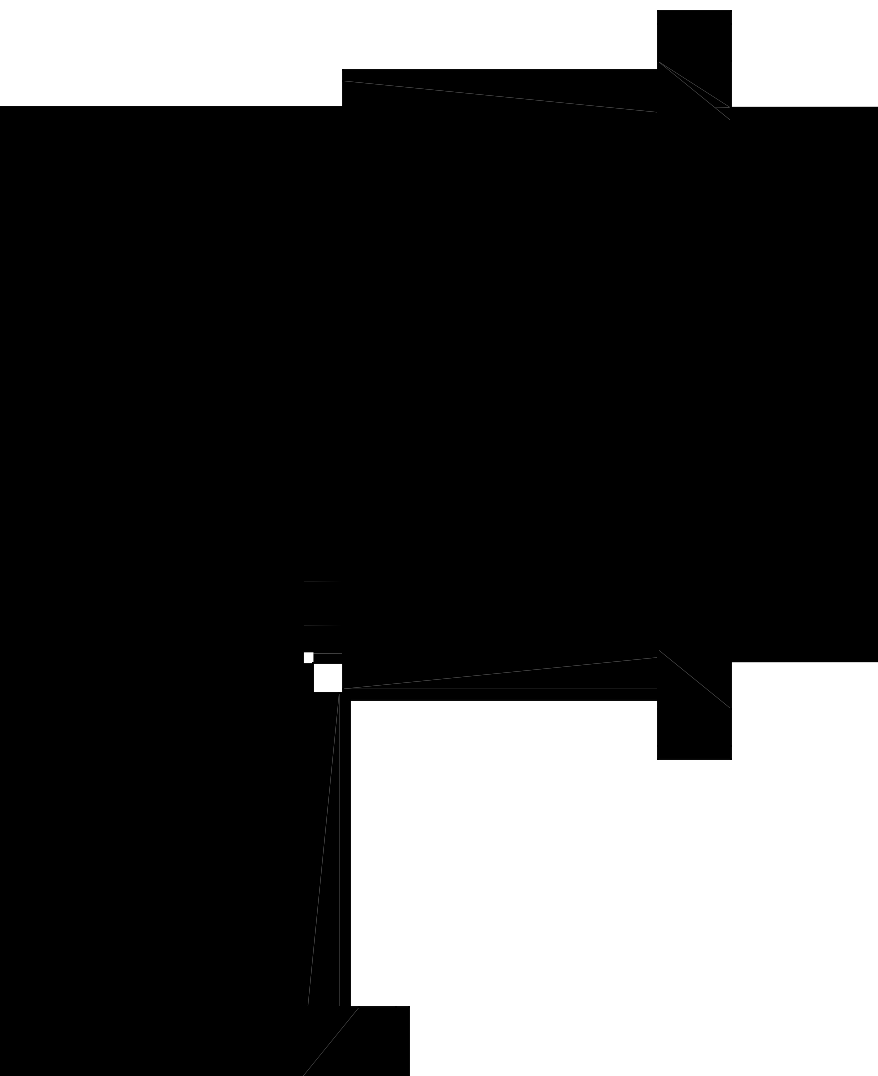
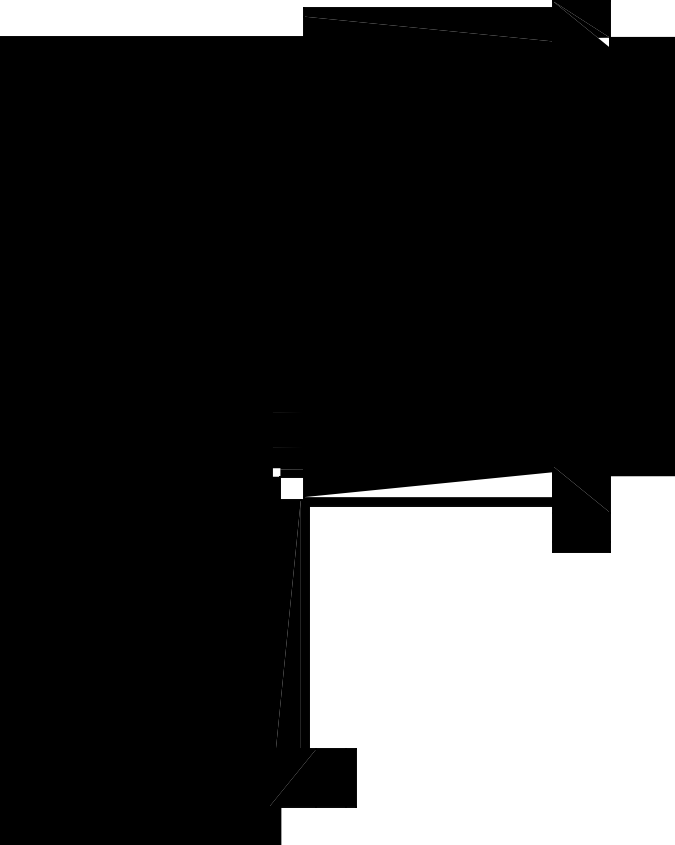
fill: (722, 113) -> (603, 42), removed
fill: (499, 672) -> (427, 484), removed

